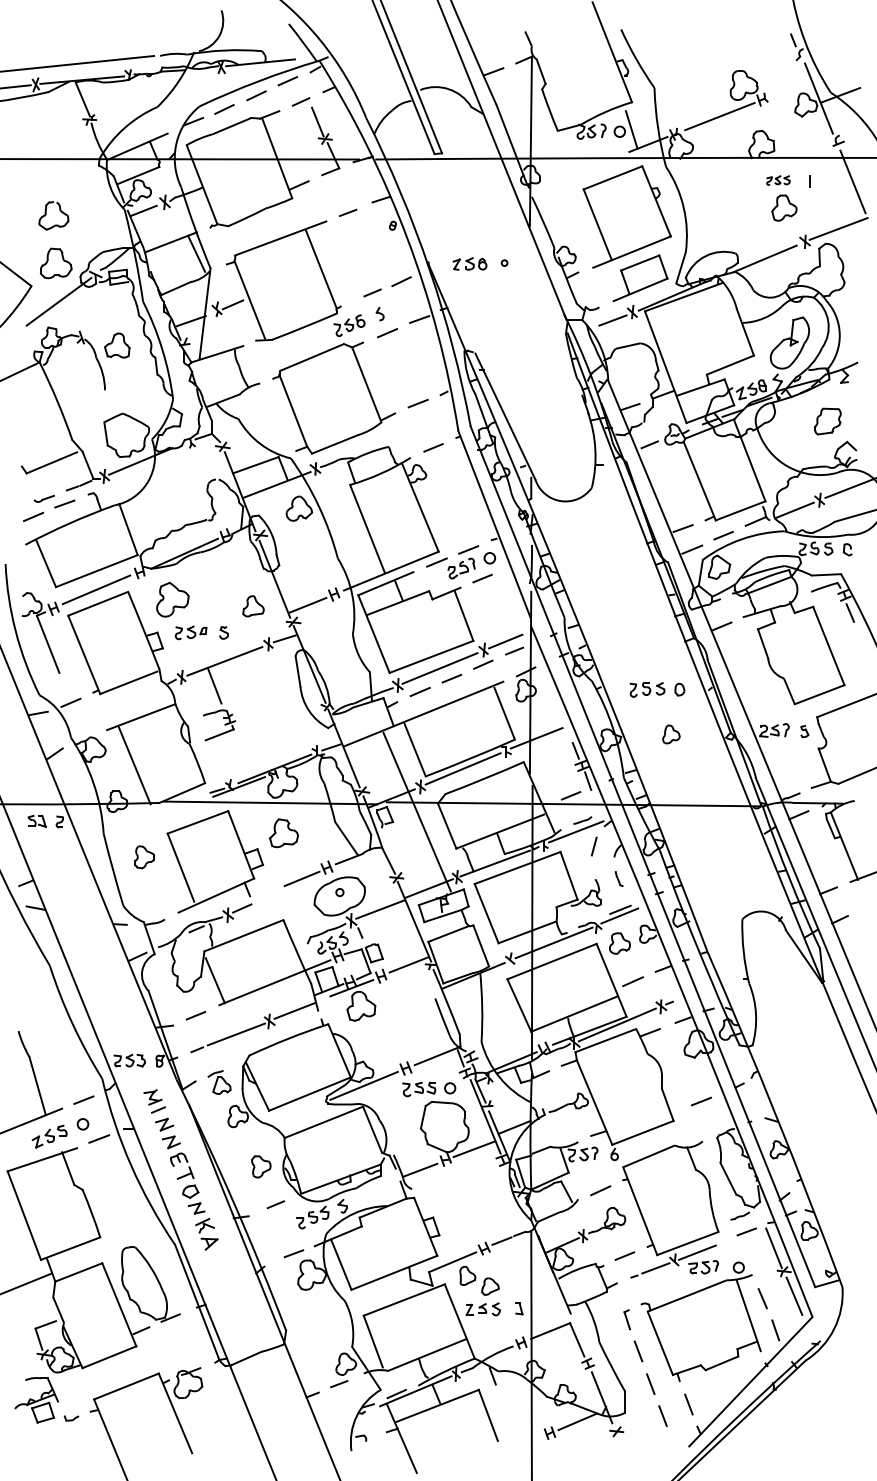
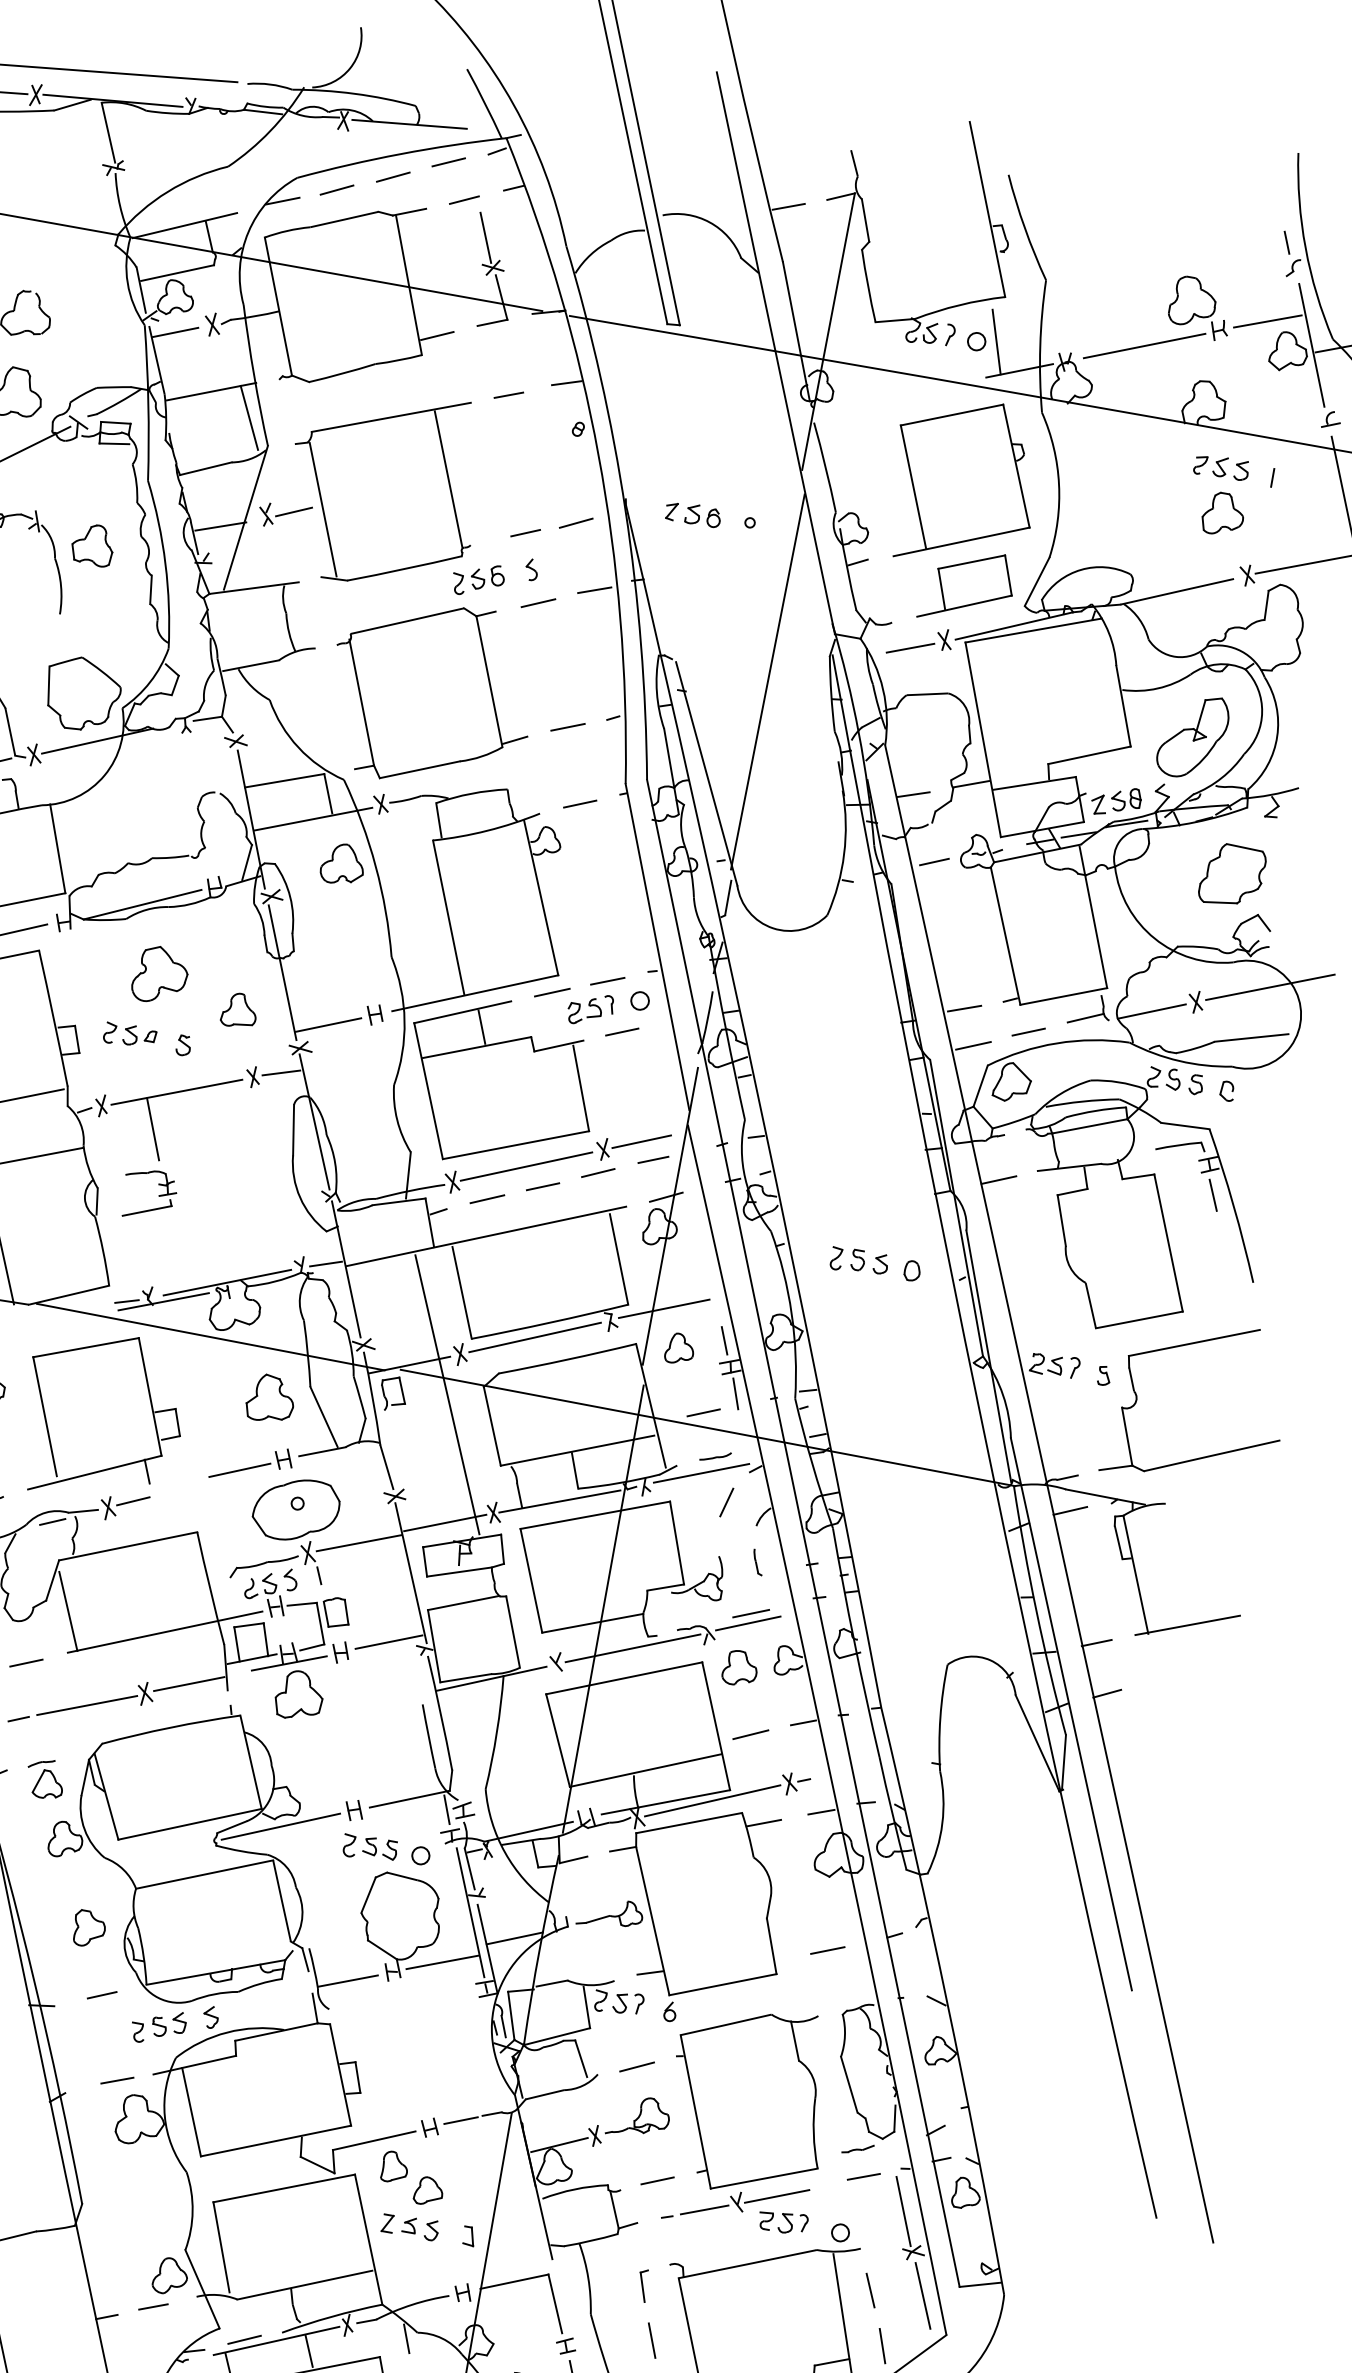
line: (789, 88) -> (1266, 320), added
part: (778, 180) -> (1221, 467), size x1.43
line: (531, 355) -> (767, 681), added
part: (827, 421) -> (1231, 875), size x1.43
part: (172, 599) -> (160, 974), moved
part: (671, 734) -> (680, 1349), moved
part: (283, 833) -> (270, 1399), moved

